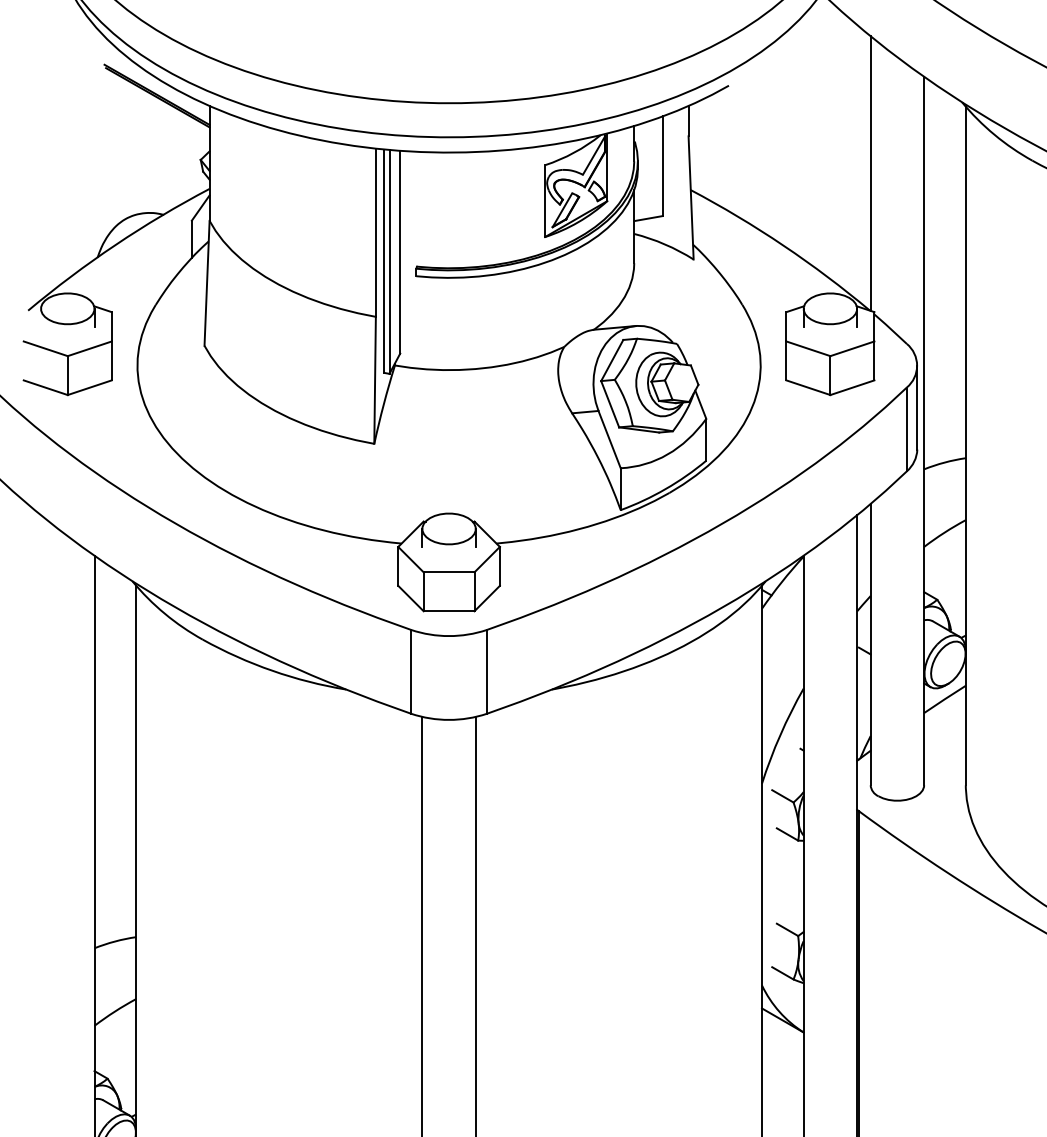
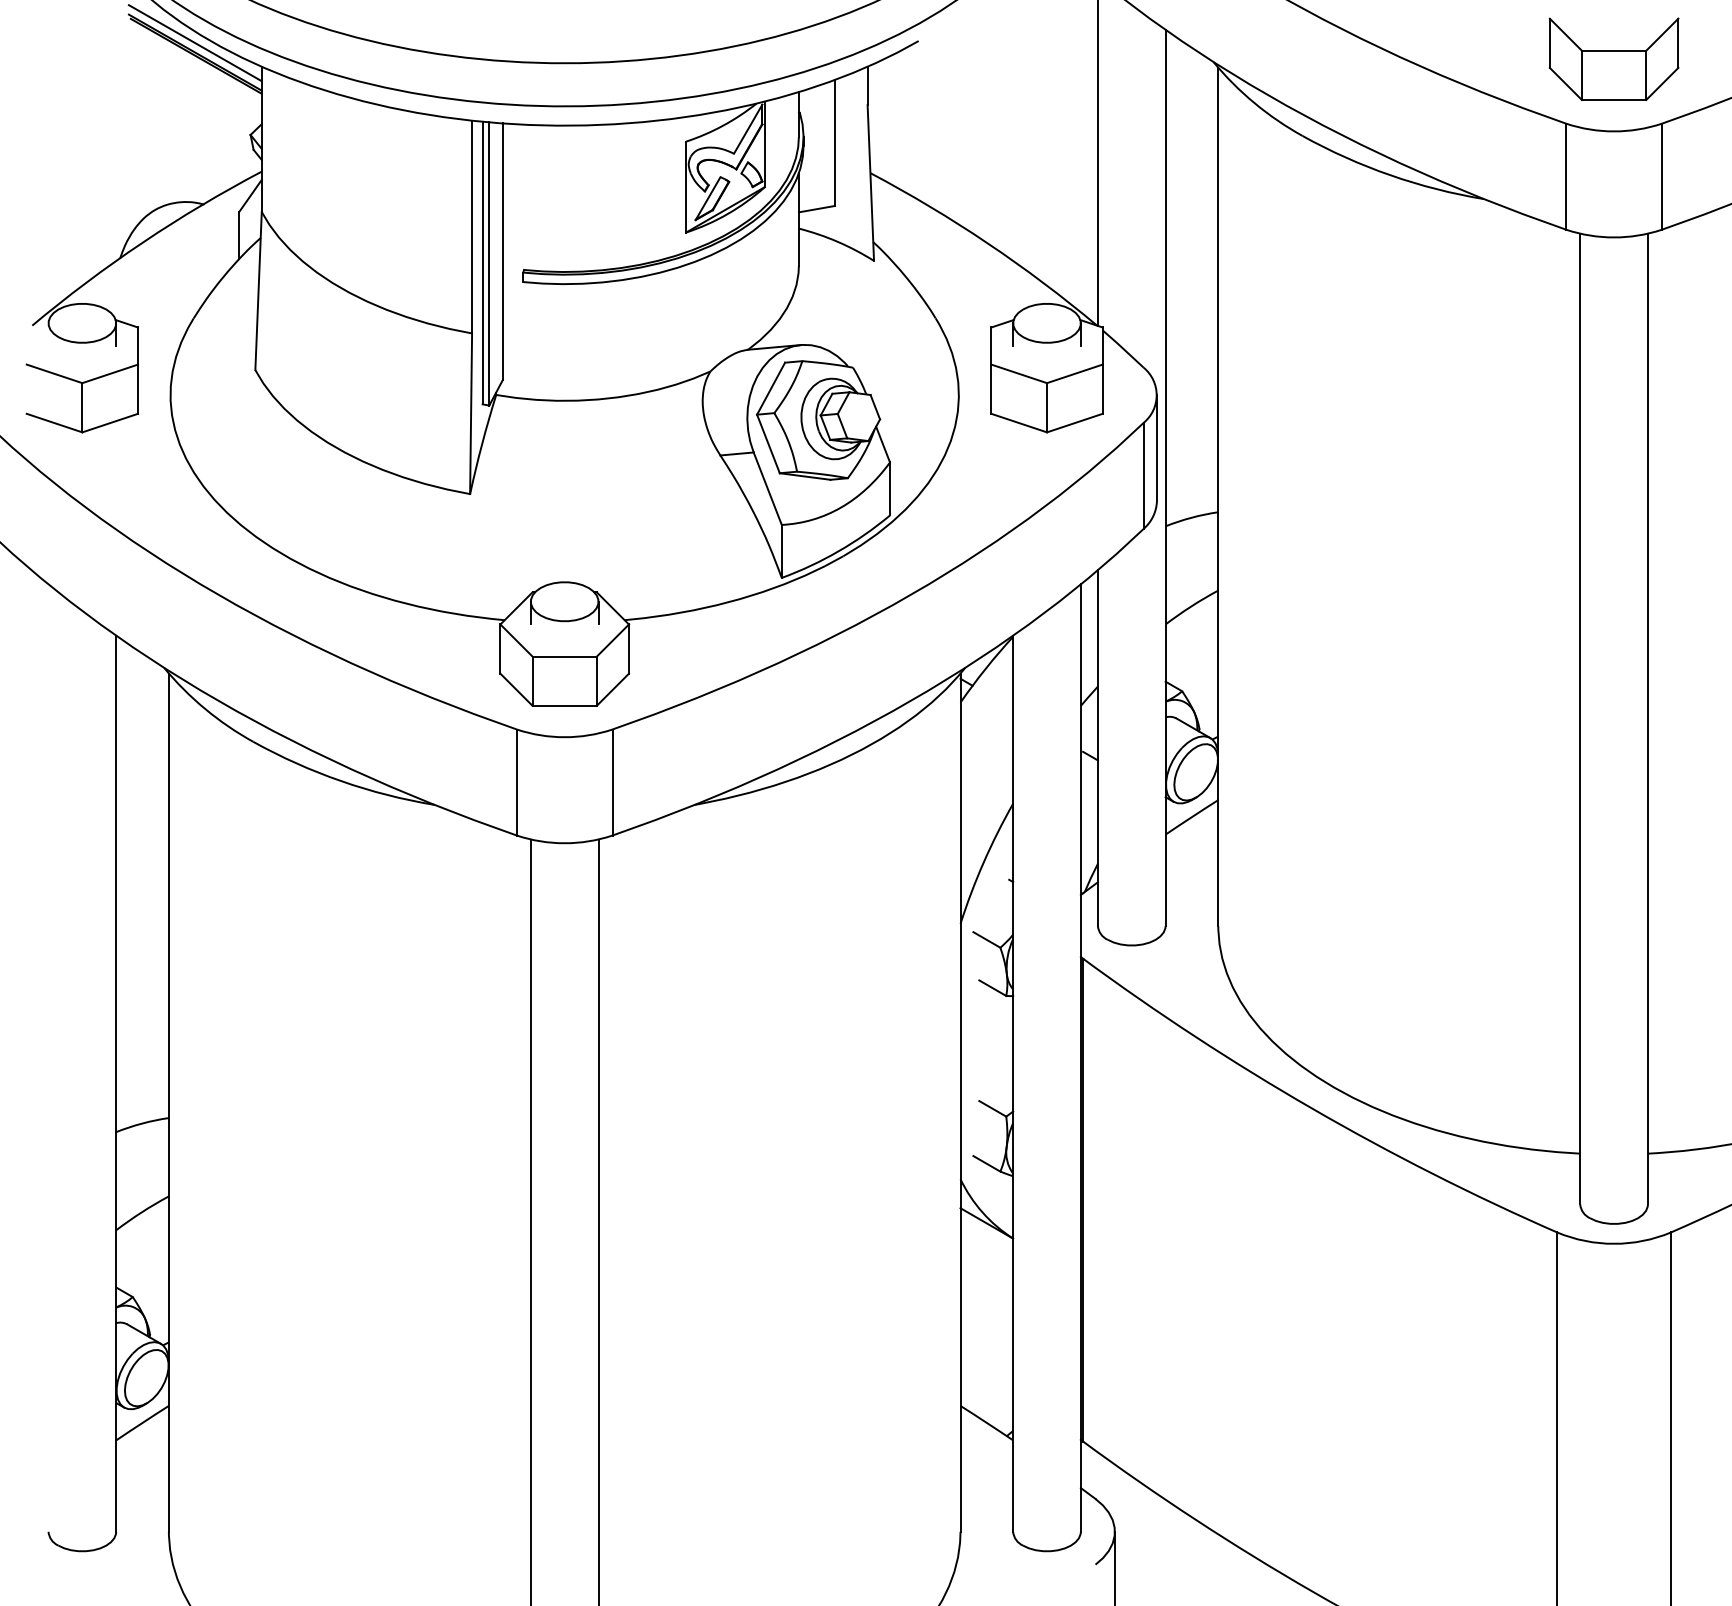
line: (156, 87) -> (194, 43), added

